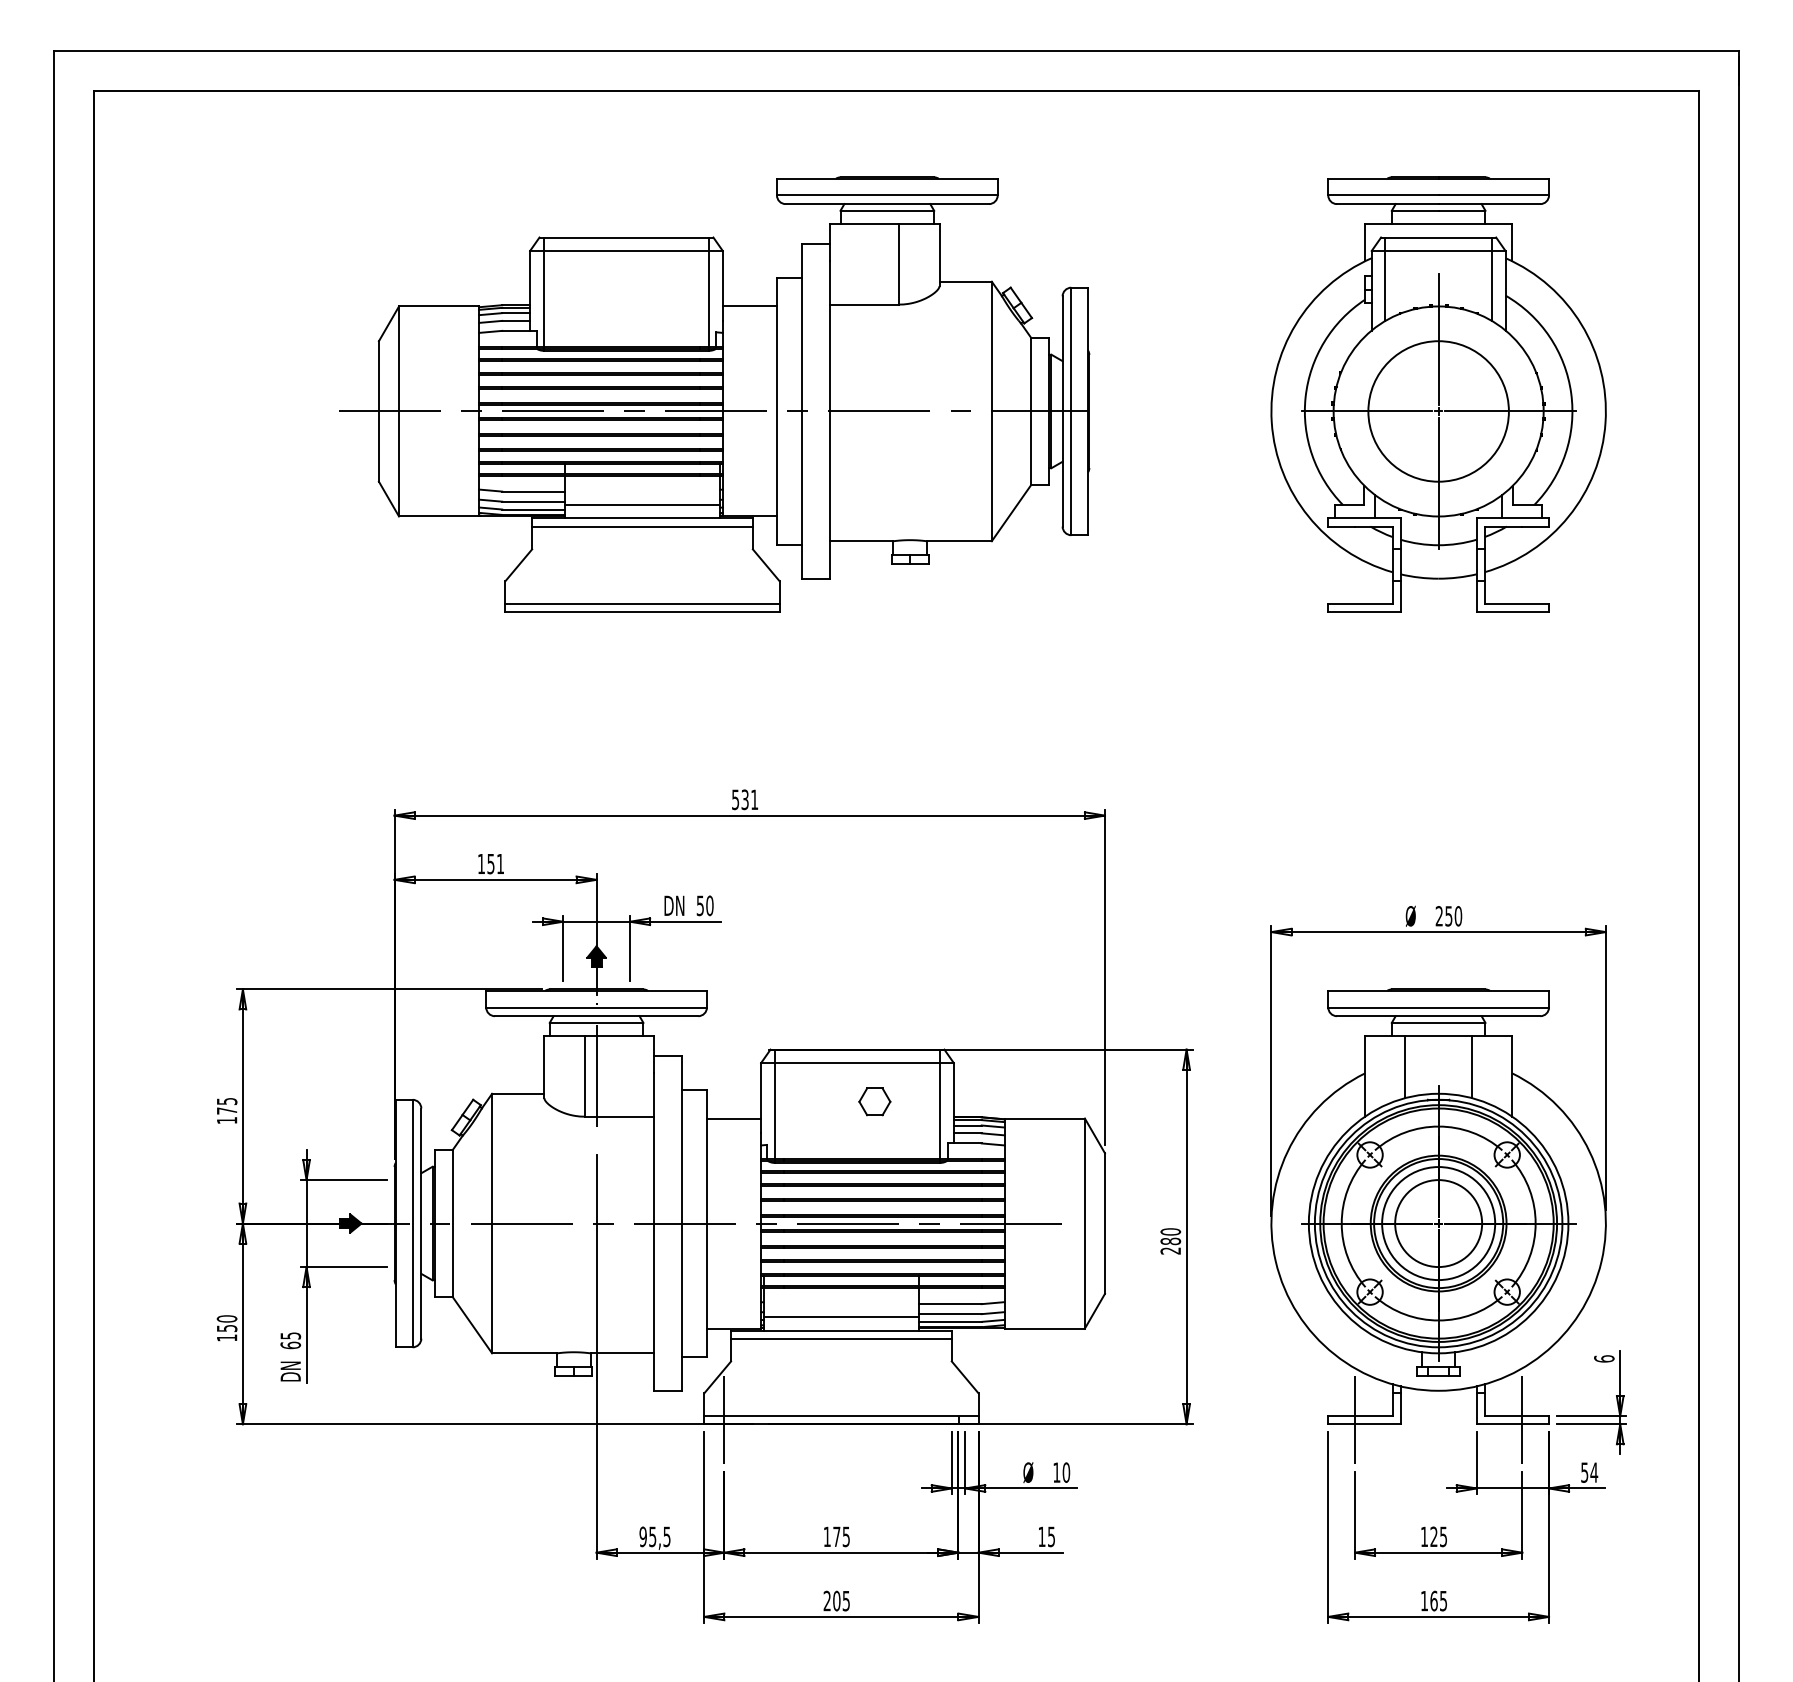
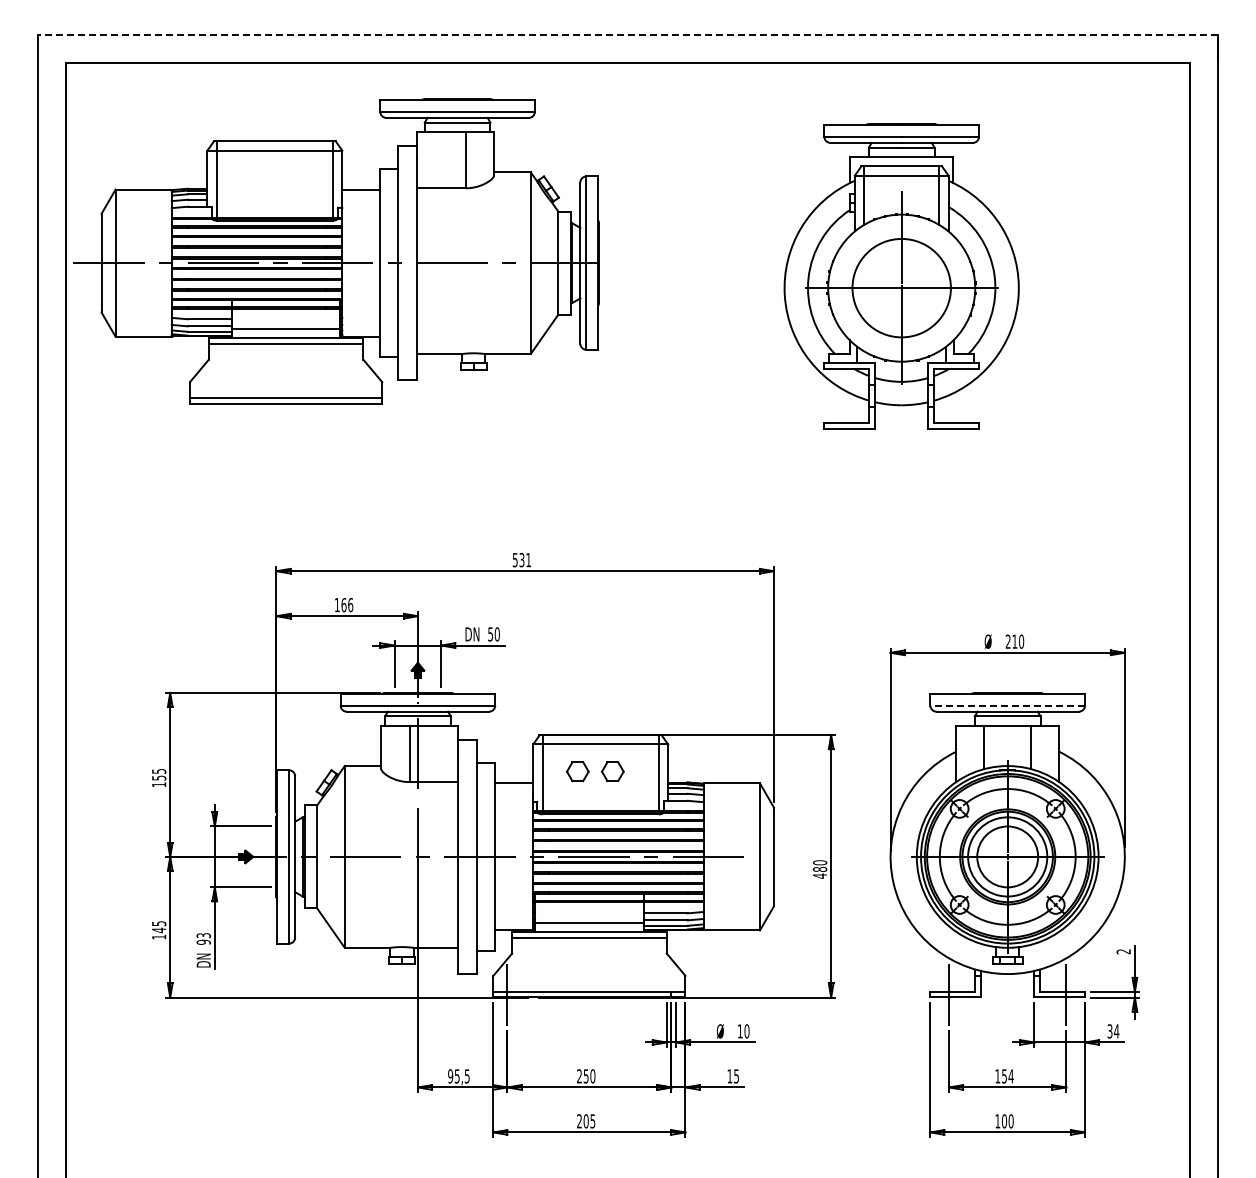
line: (895, 50) -> (627, 35), solid -> dashed
part: (714, 394) -> (336, 251), moved
part: (1438, 394) -> (901, 276), moved
text: (496, 863) -> (347, 604), 151 -> 166
text: (1448, 915) -> (1014, 641), 250 -> 210
line: (1438, 1007) -> (1007, 705), solid -> dashed
part: (824, 1101) -> (577, 771), added
text: (227, 1110) -> (159, 777), 175 -> 155
text: (1169, 1250) -> (819, 875), 280 -> 480
text: (227, 1324) -> (159, 927), 150 -> 145
text: (290, 1340) -> (203, 938), 65 -> 93
text: (1603, 1358) -> (1123, 951), 6 -> 2
text: (1583, 1471) -> (1109, 1030), 54 -> 34
text: (837, 1537) -> (586, 1076), 175 -> 250
text: (1438, 1537) -> (1007, 1076), 125 -> 154
text: (1438, 1601) -> (1007, 1121), 165 -> 100

